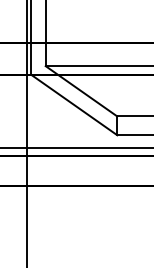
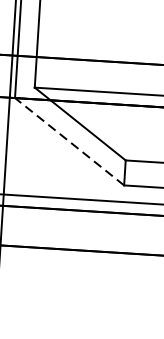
line: (74, 105) -> (69, 142), solid -> dashed

